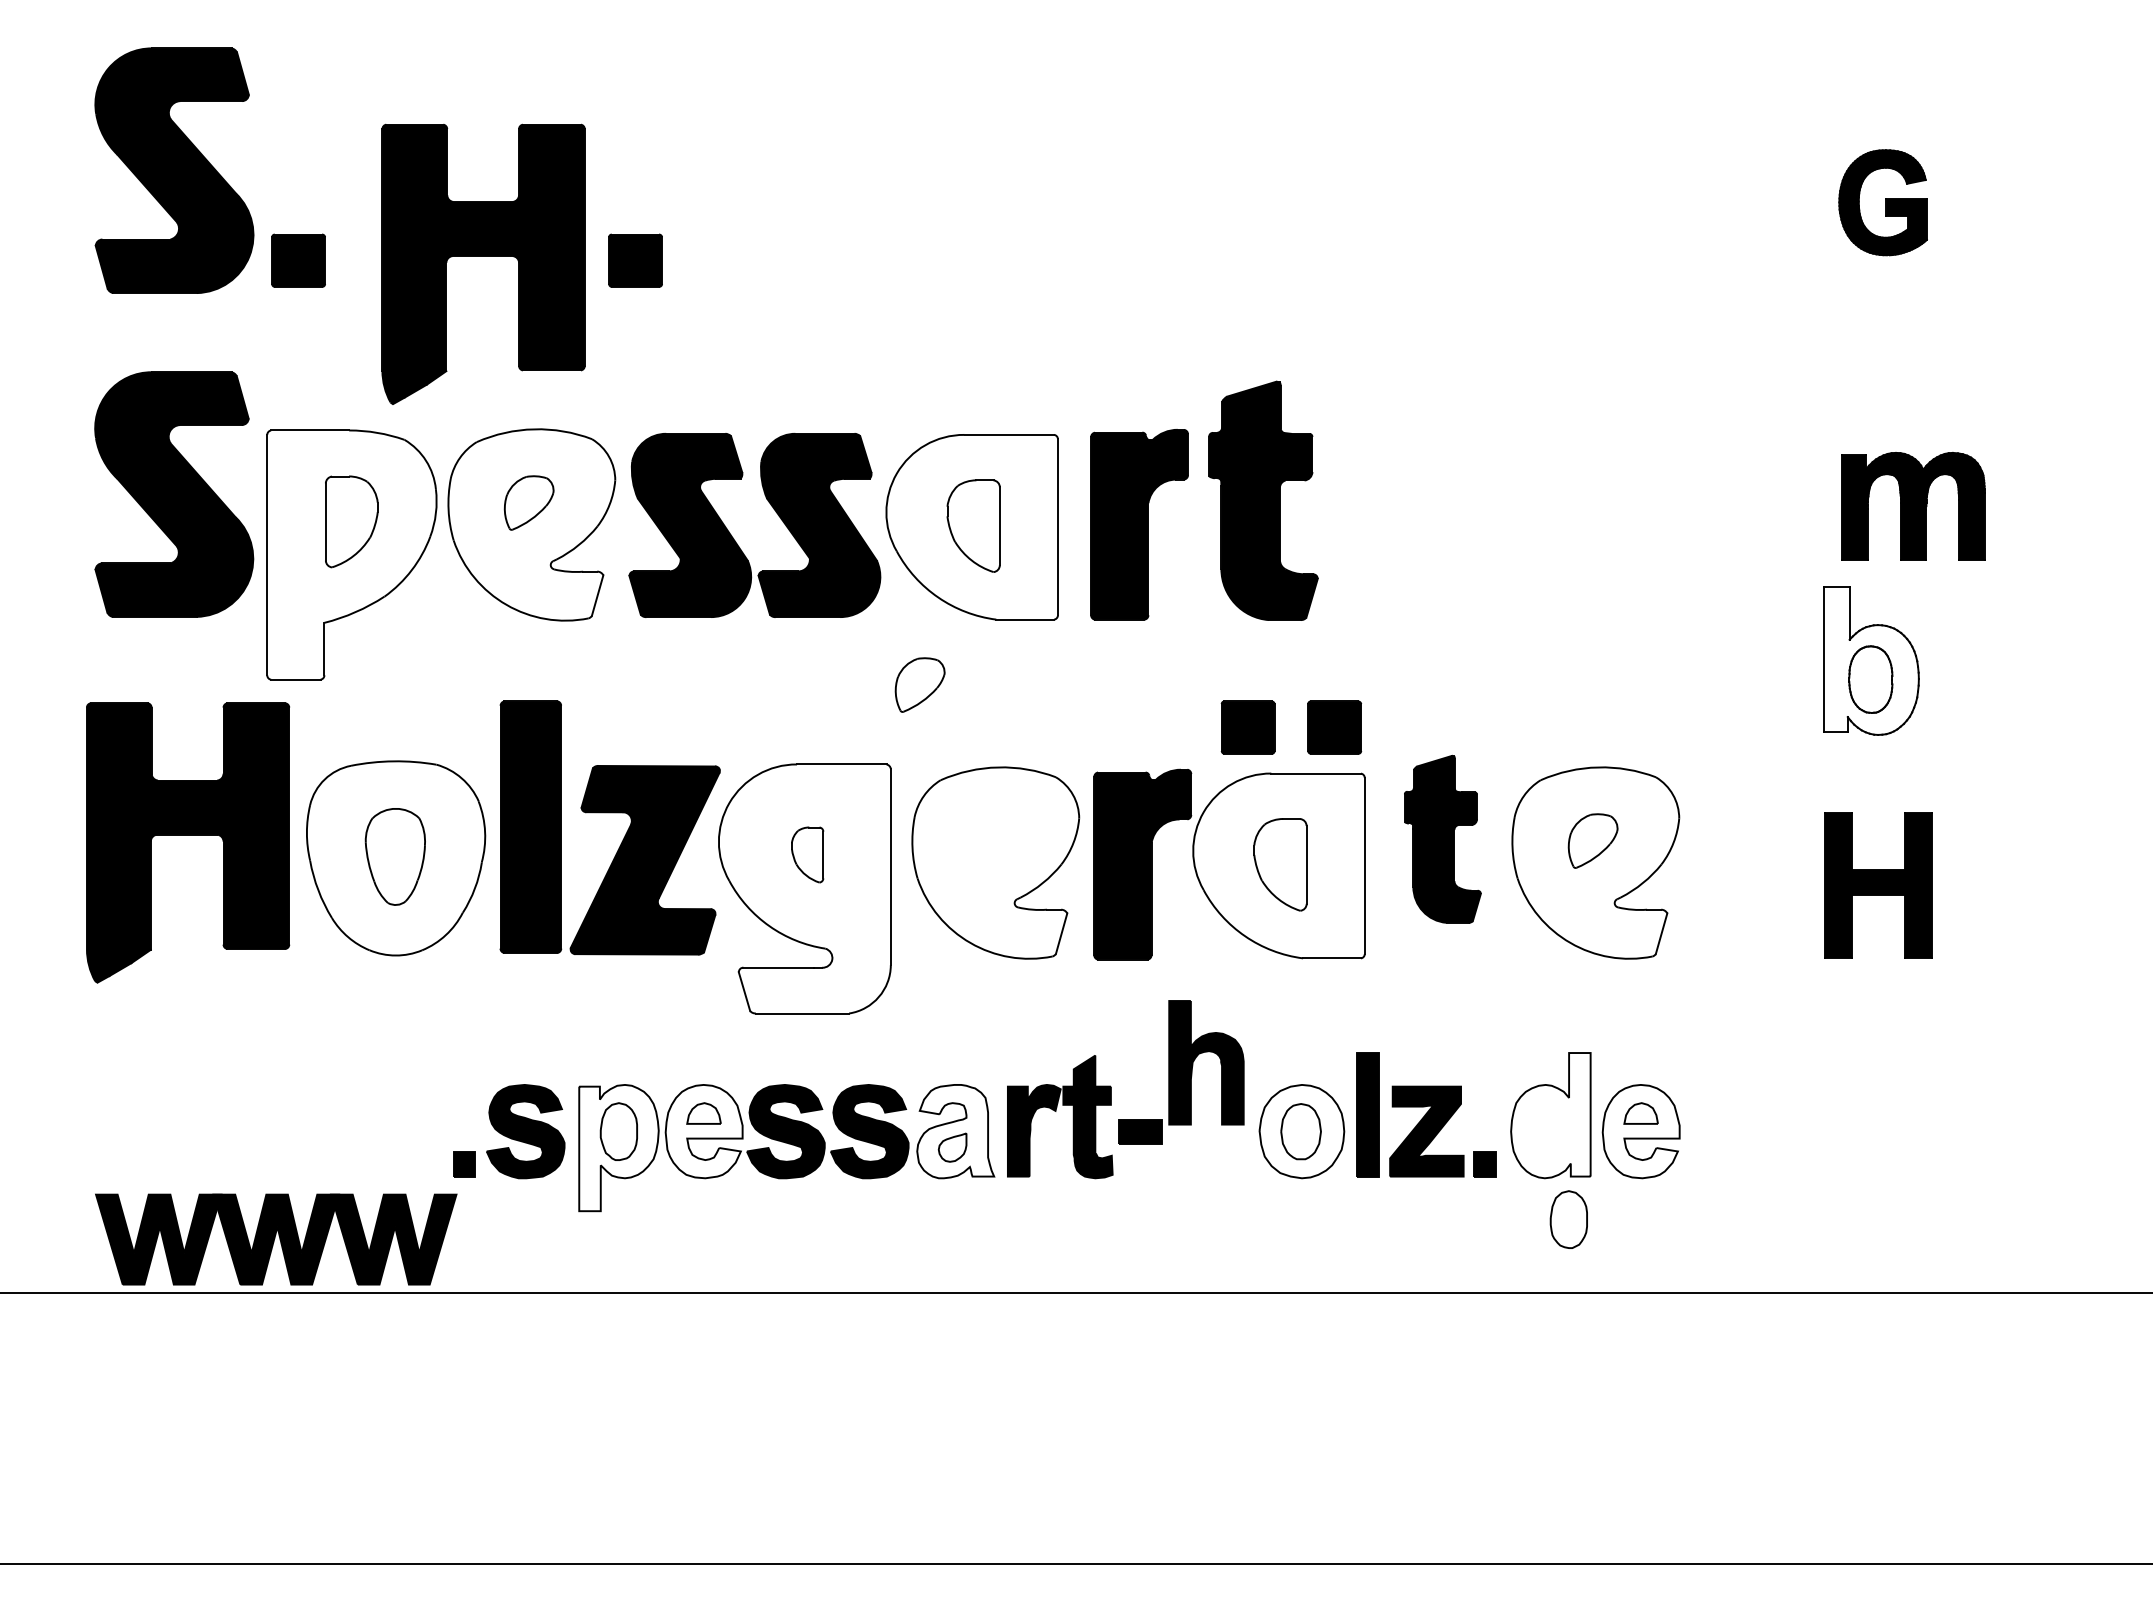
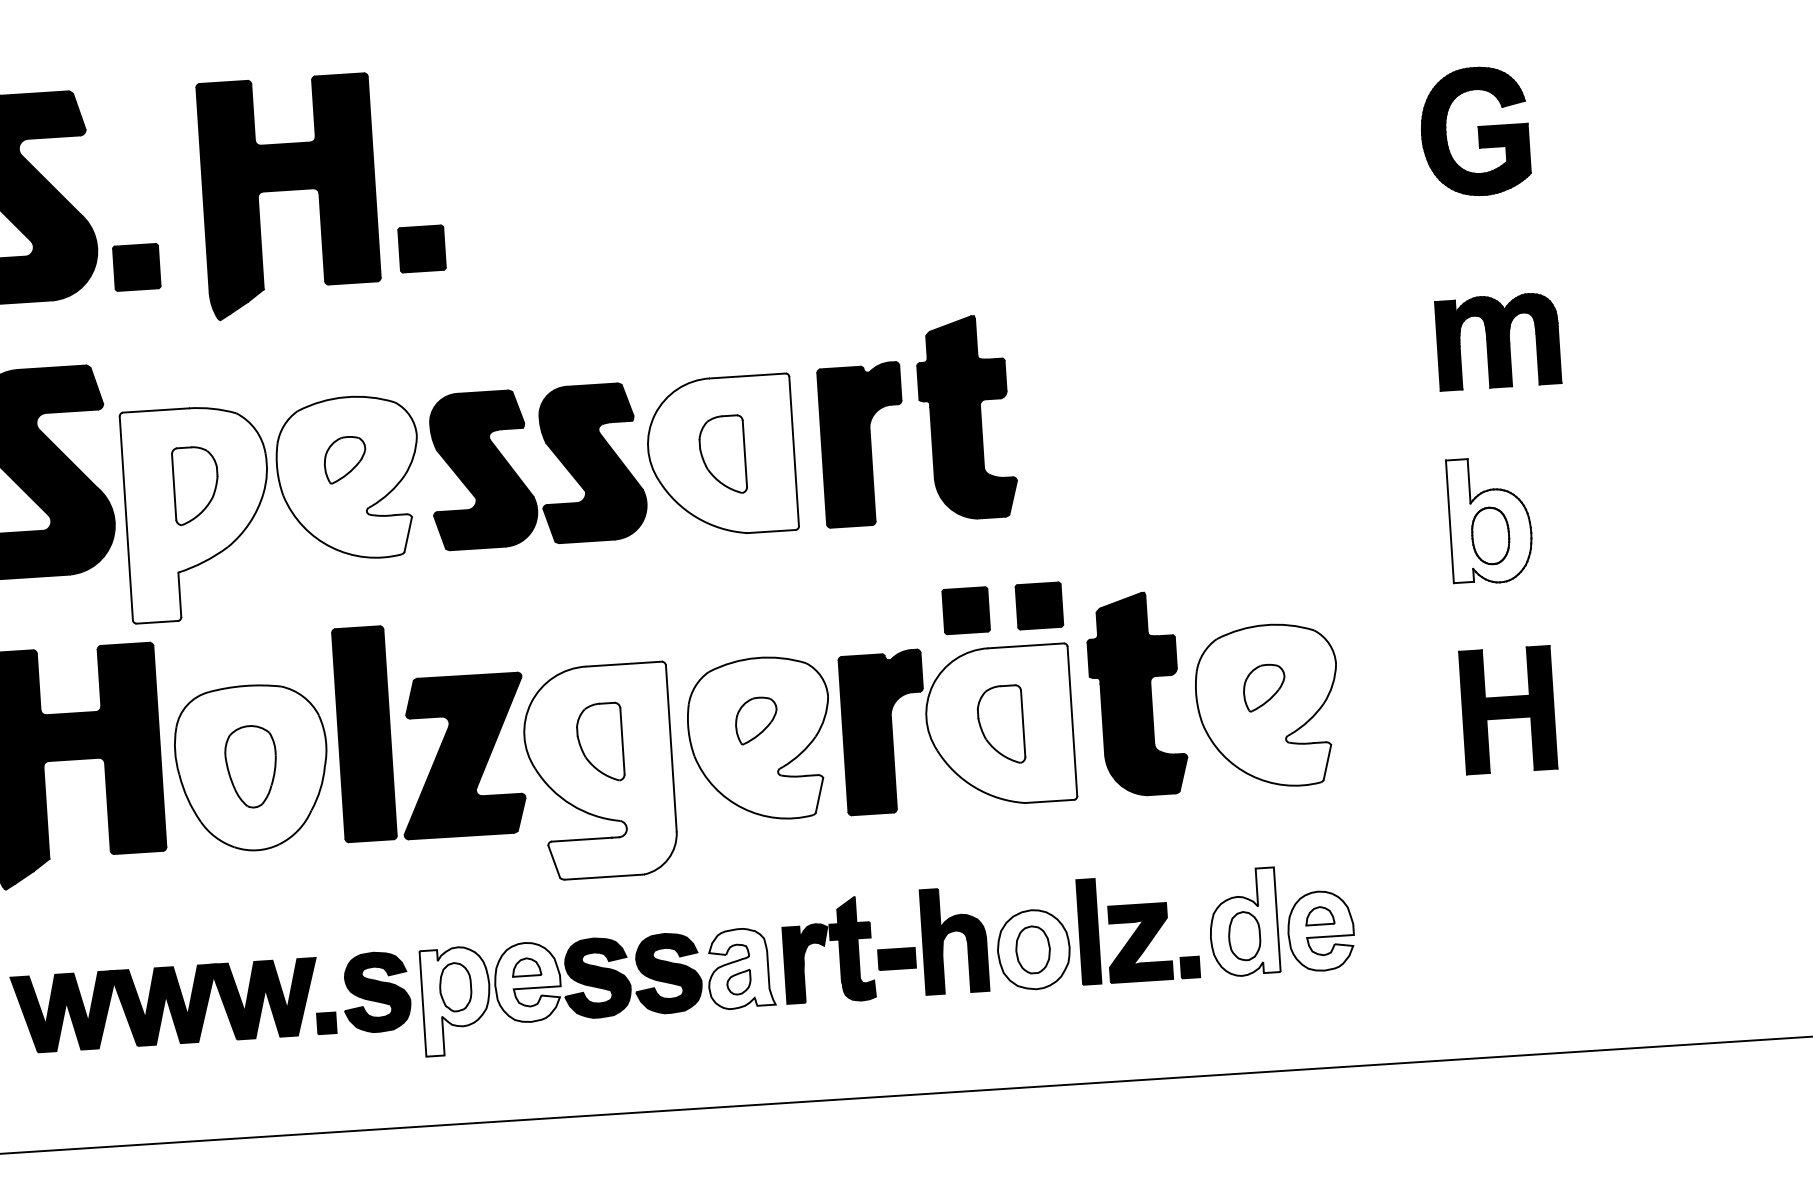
part: (1882, 202) -> (1474, 131), size x1.43
part: (483, 256) -> (288, 190), moved
part: (1913, 506) -> (1498, 341), moved
part: (919, 684) -> (755, 720), moved
part: (1442, 839) -> (1136, 694), size x1.43
part: (807, 854) -> (600, 742), size x1.67
part: (1202, 1053) -> (950, 932), moved
part: (1568, 1219) -> (1244, 936), moved
part: (276, 1239) -> (165, 1005), moved

